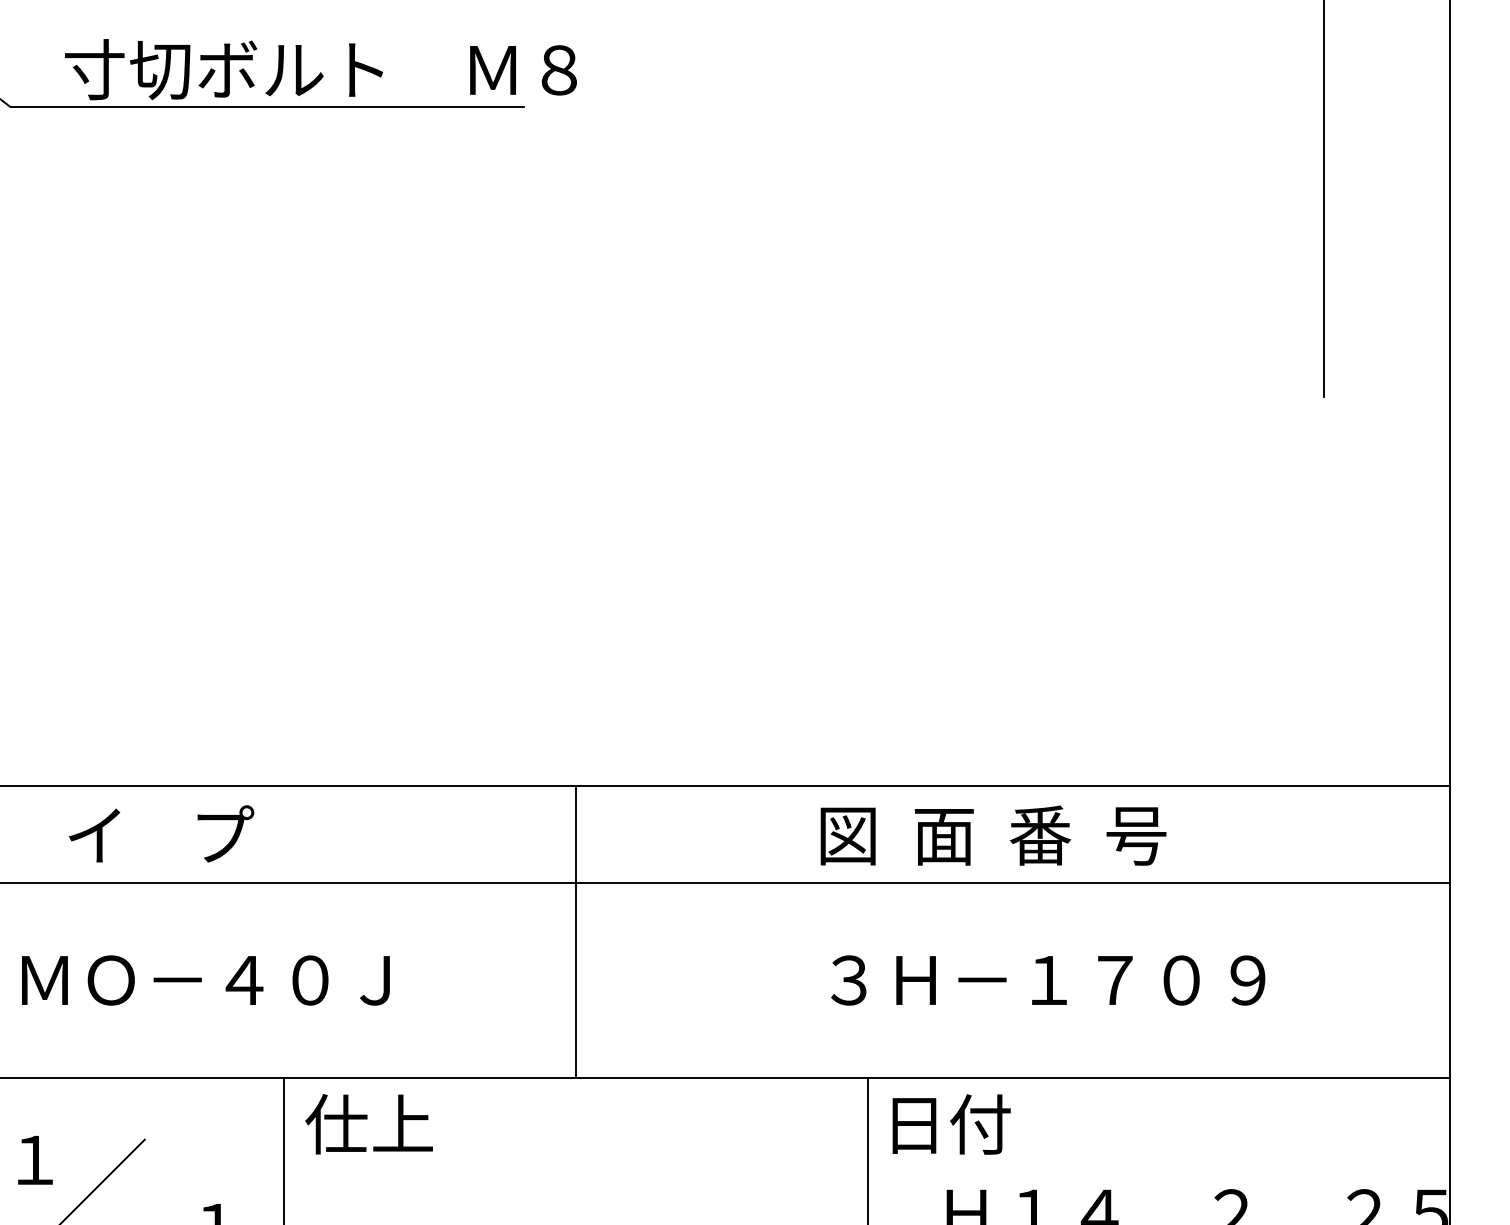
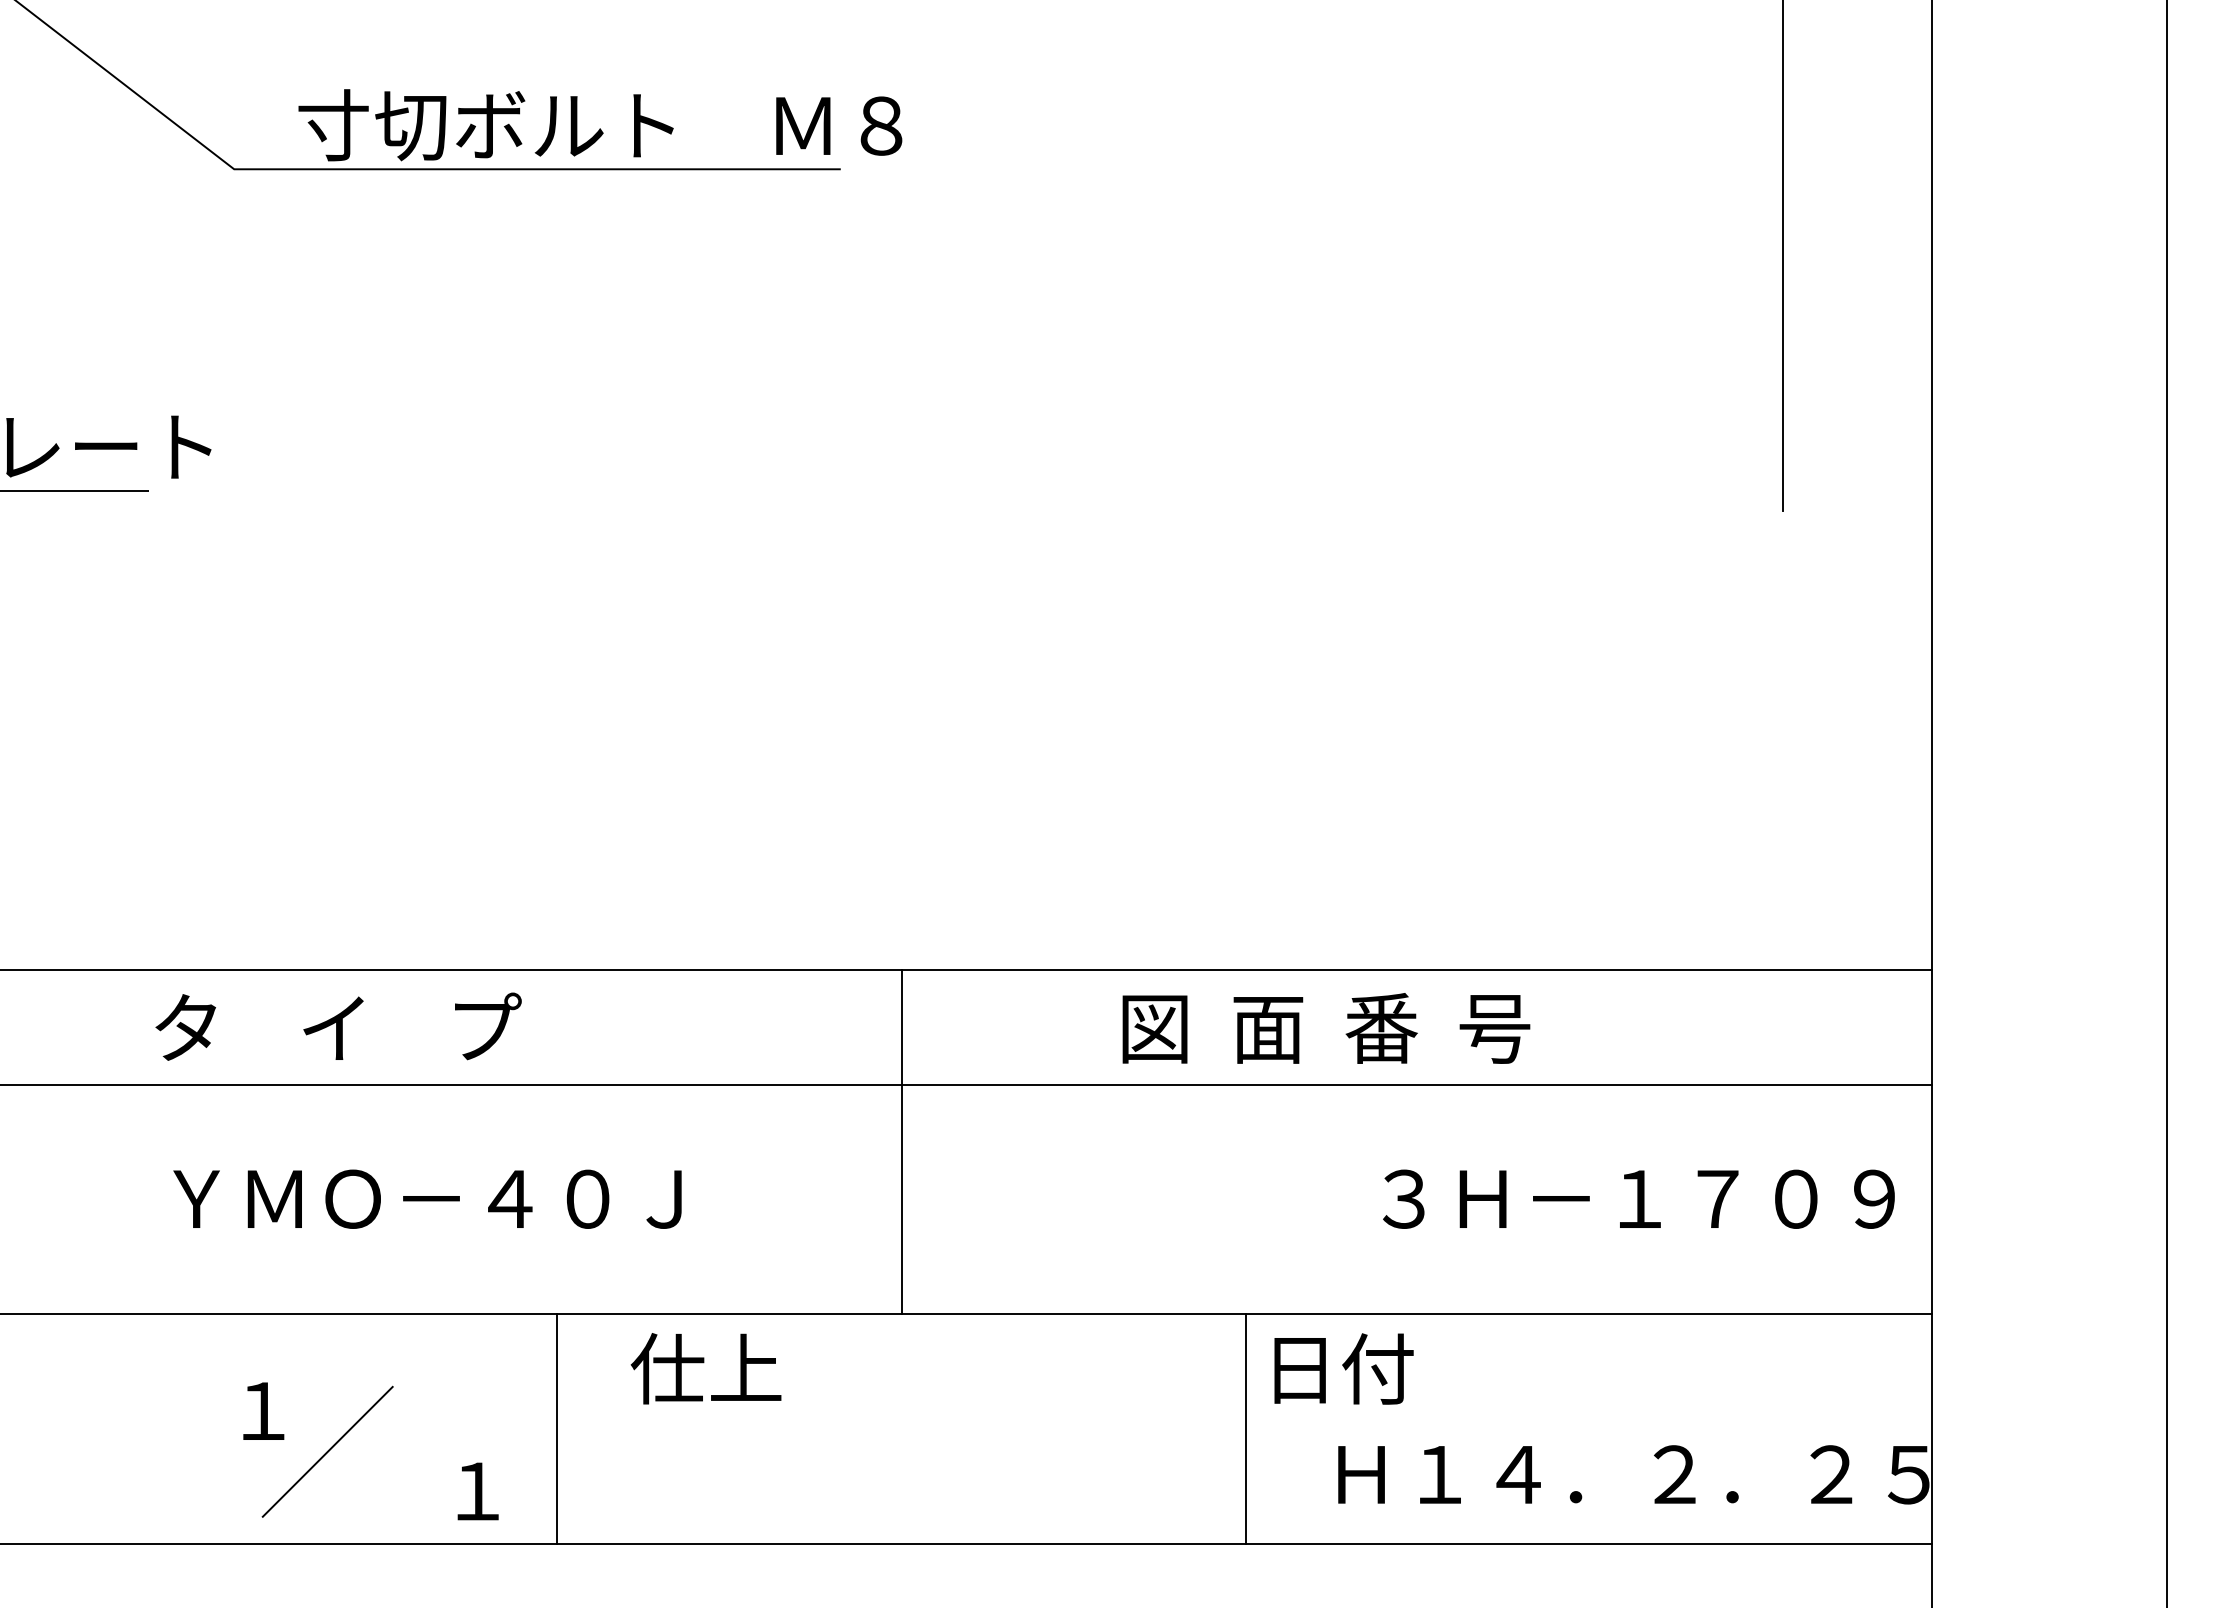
text: (993, 835) -> (1326, 1028), moved
text: (1047, 979) -> (1638, 1198), moved
text: (368, 1124) -> (705, 1368), moved

